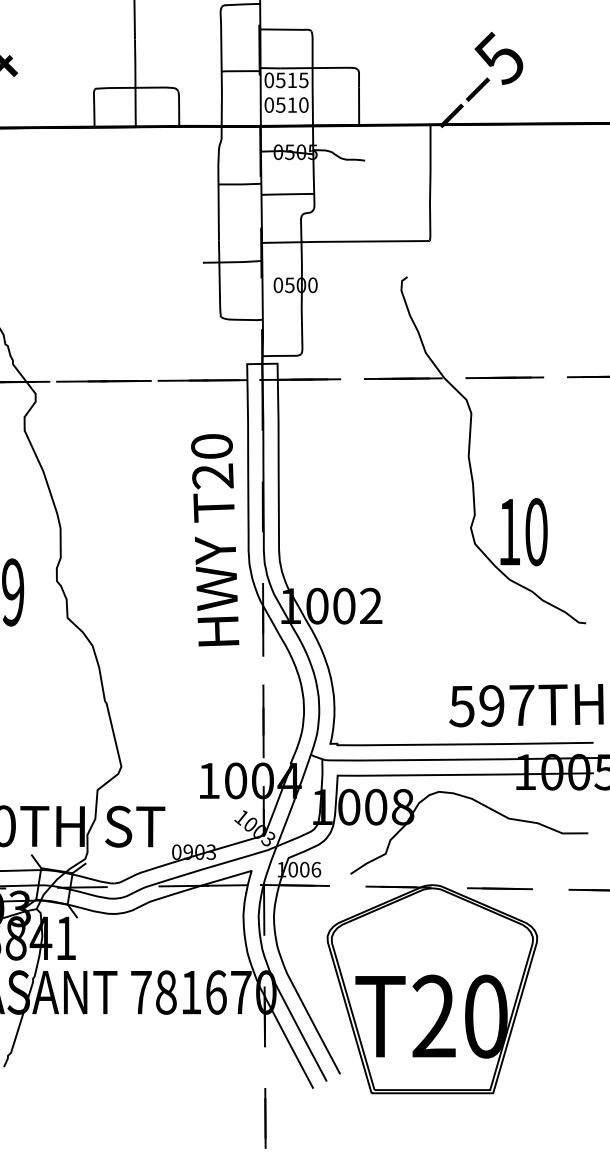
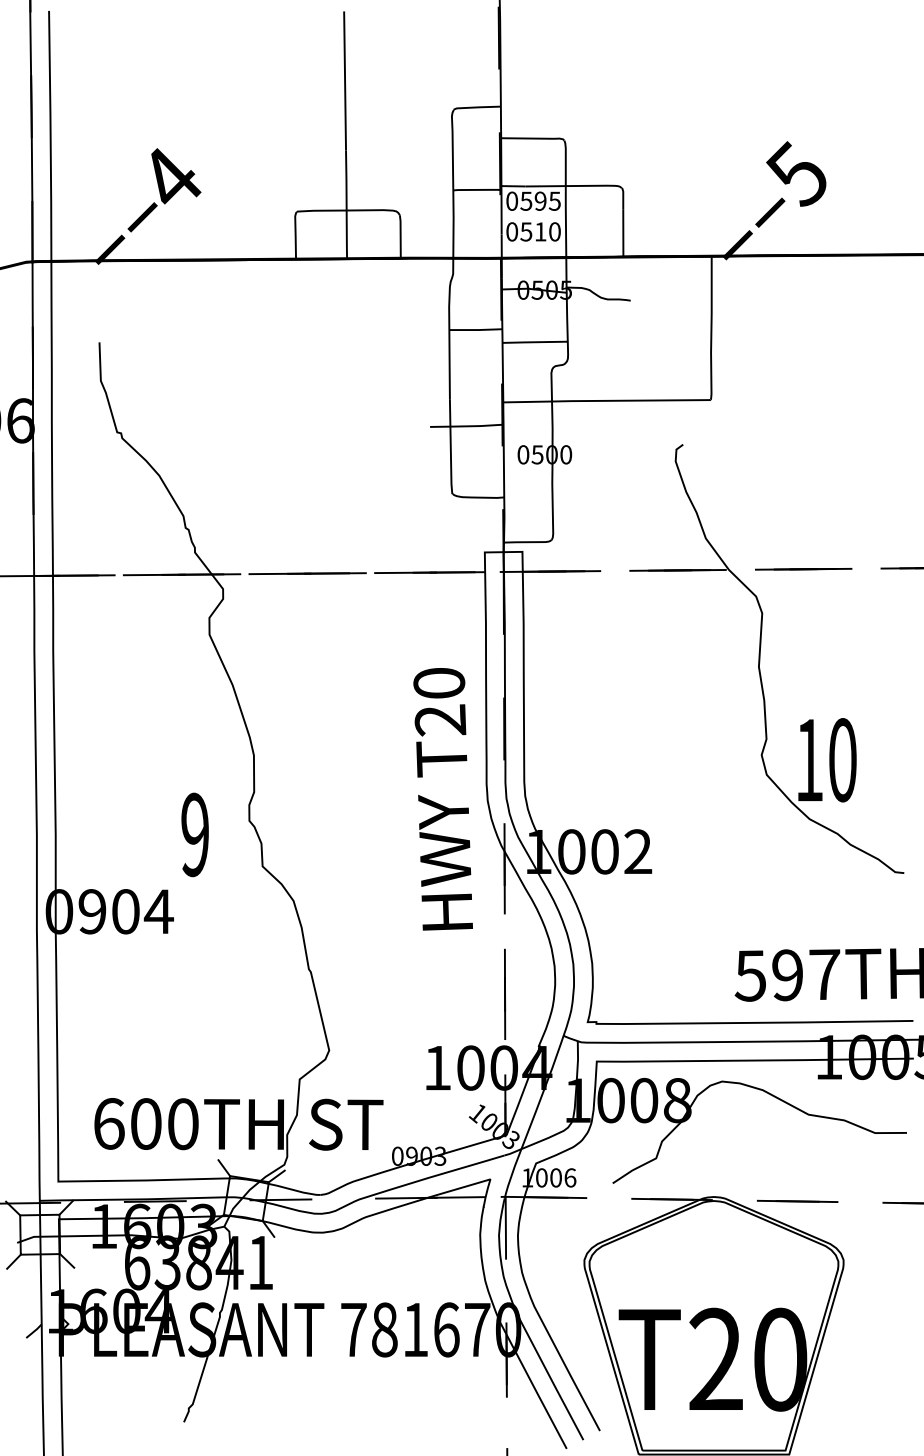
text: (292, 79) -> (540, 200), 0515 -> 0595
text: (214, 540) -> (442, 799), moved

